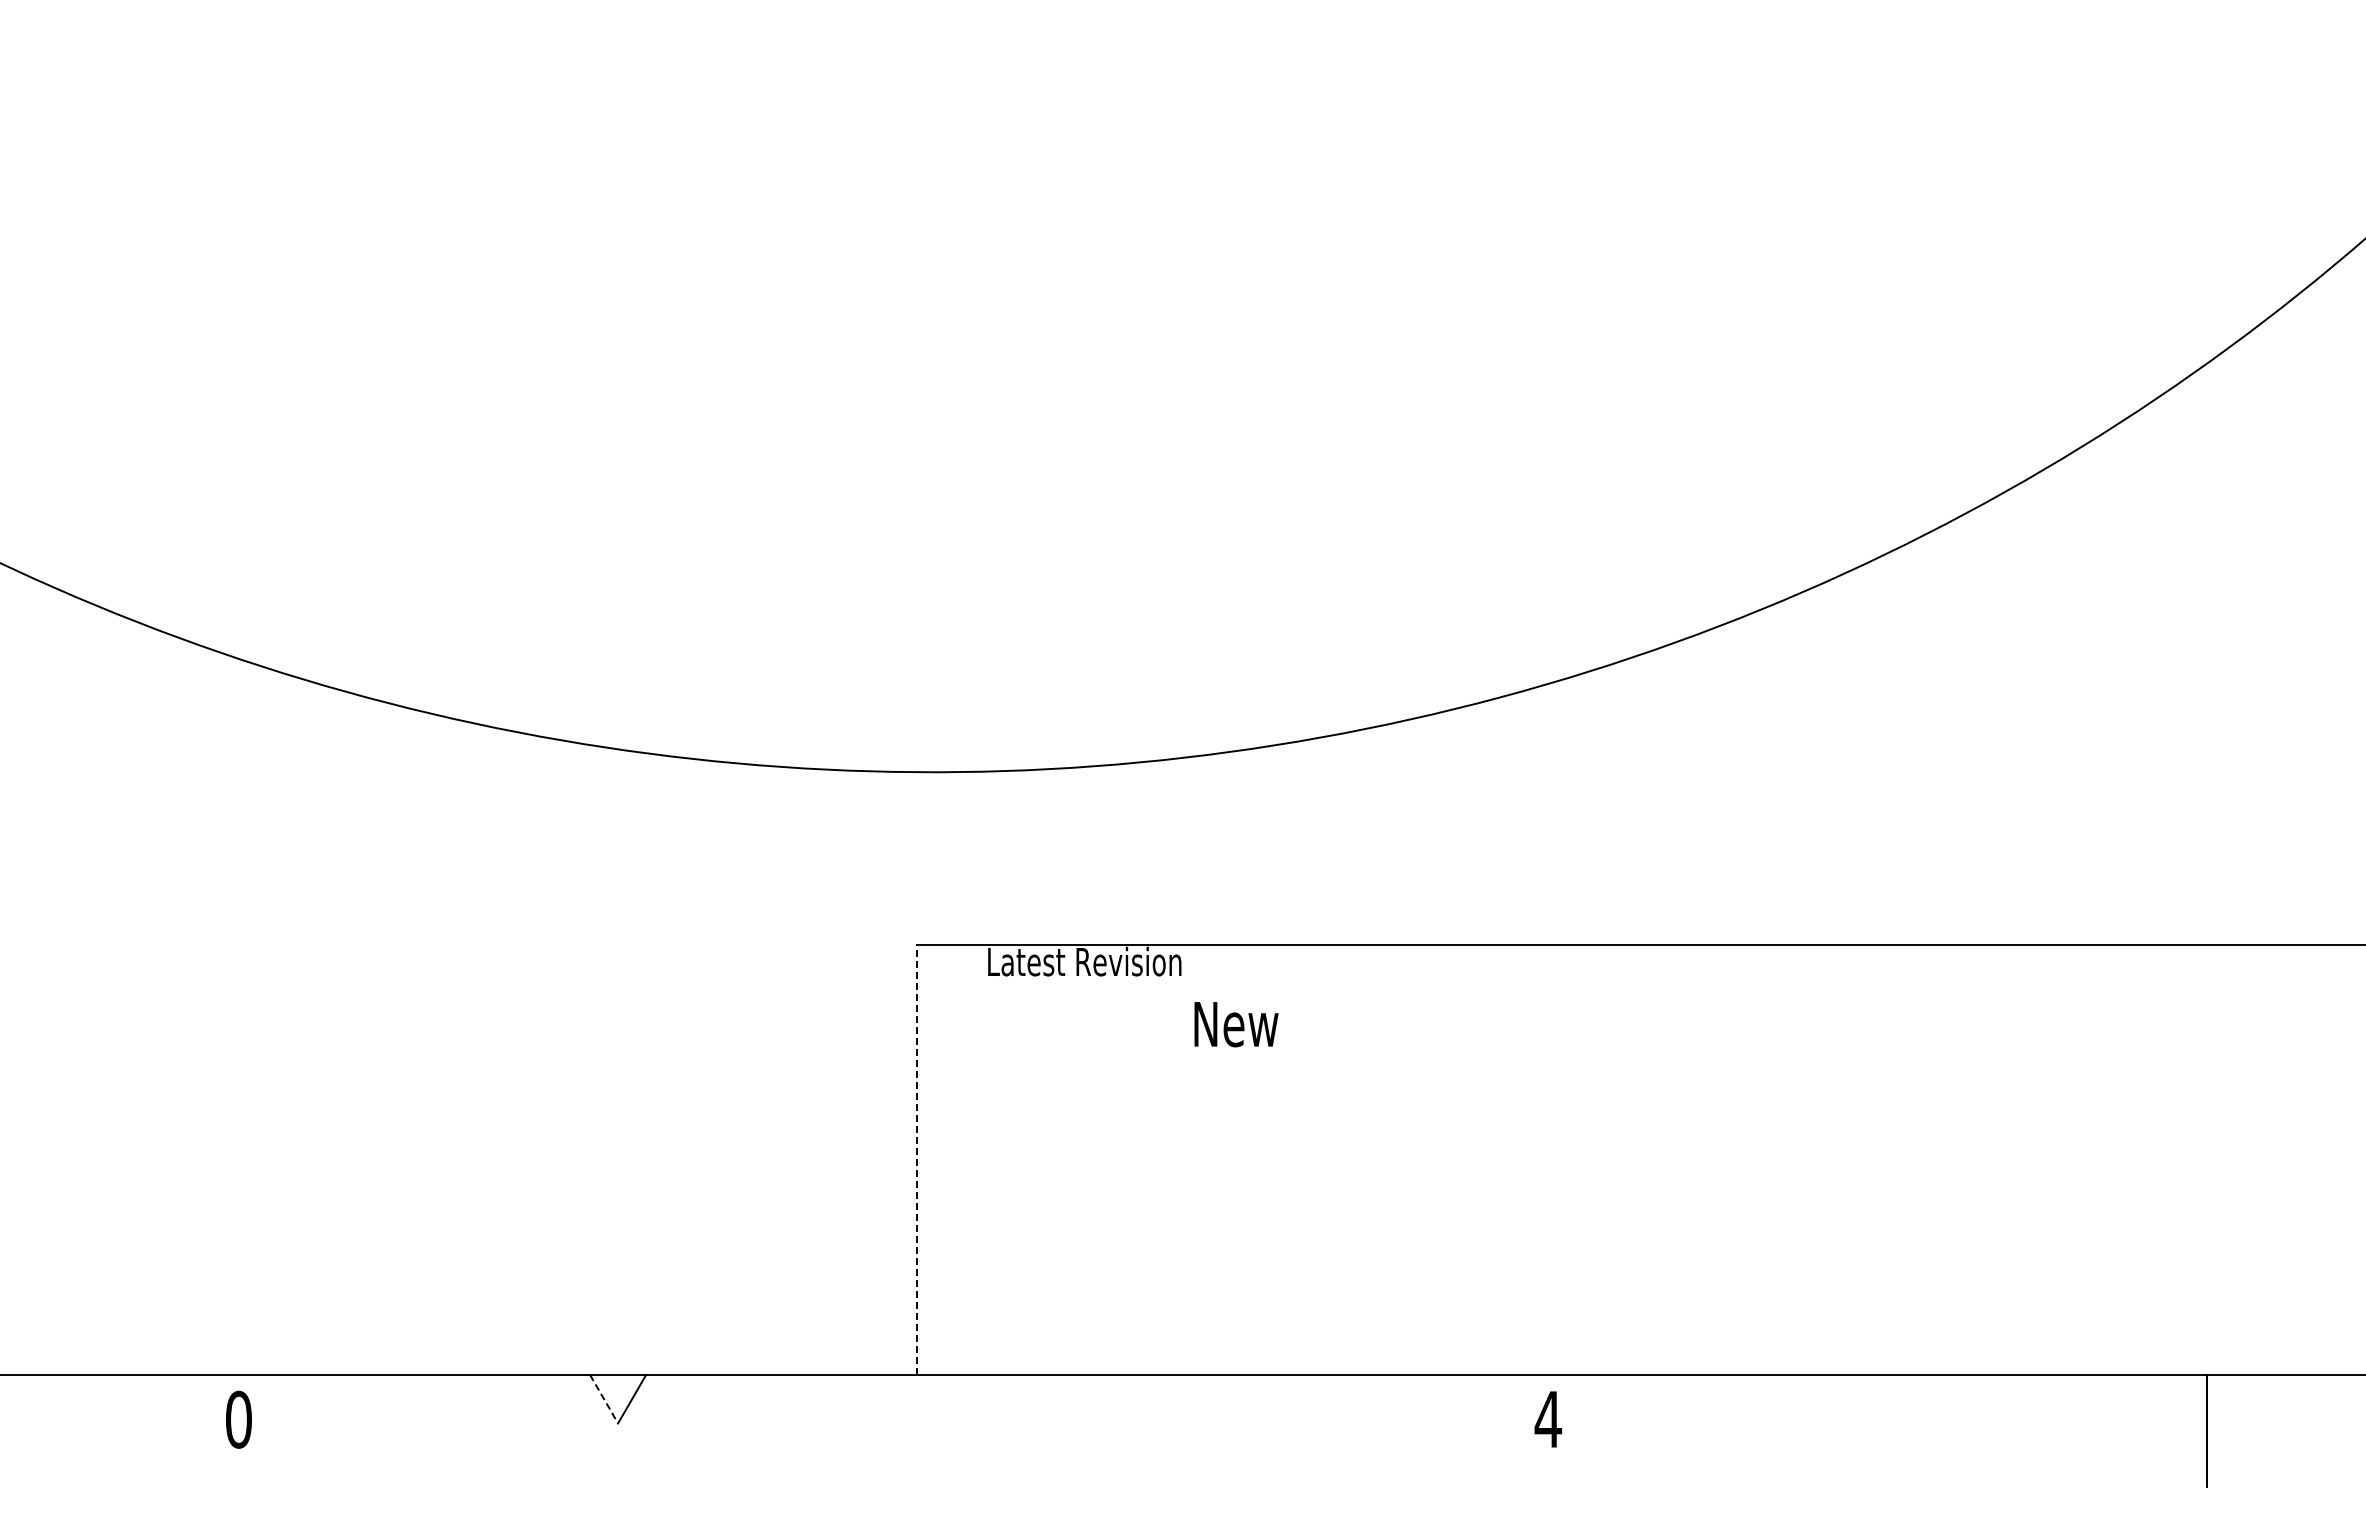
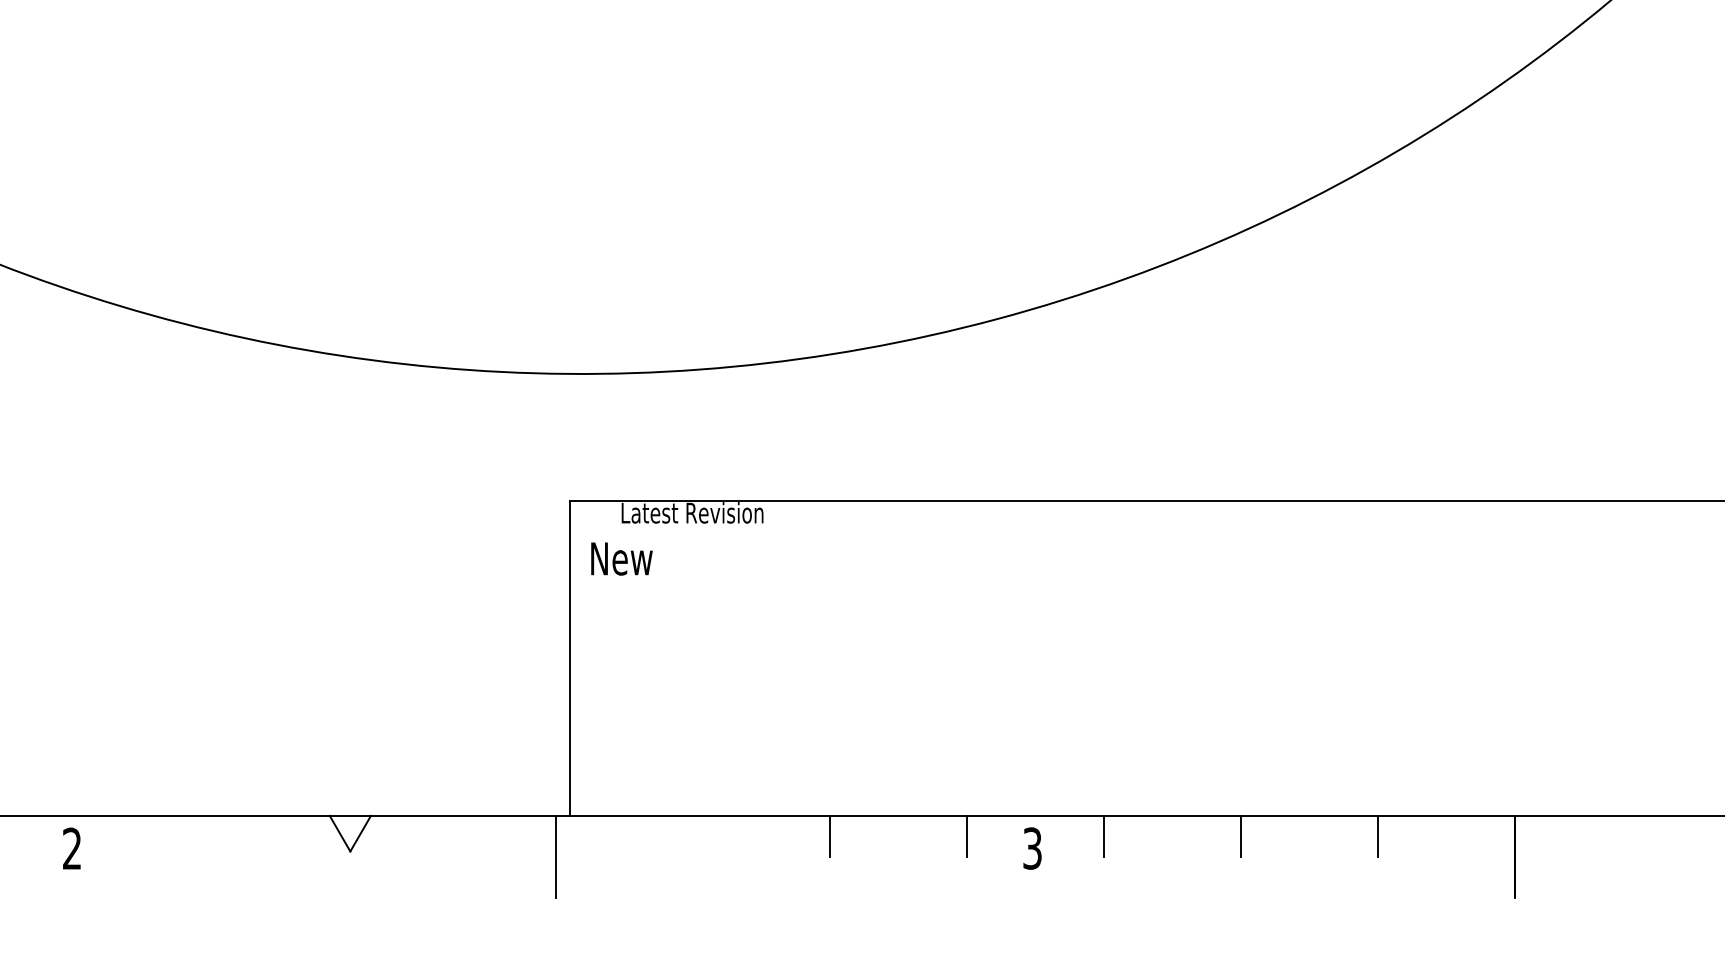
text: (1236, 1024) -> (621, 558), moved
line: (917, 1159) -> (569, 657), dashed -> solid
line: (604, 1399) -> (340, 833), dashed -> solid
line: (1272, 1402) -> (830, 836), added
line: (1459, 1402) -> (967, 836), added
line: (1646, 1402) -> (1104, 836), added
line: (1833, 1402) -> (1241, 836), added
line: (2020, 1402) -> (1378, 836), added
text: (238, 1419) -> (72, 848), 0 -> 2
text: (1548, 1419) -> (1032, 848), 4 -> 3
line: (898, 1430) -> (555, 856), added

